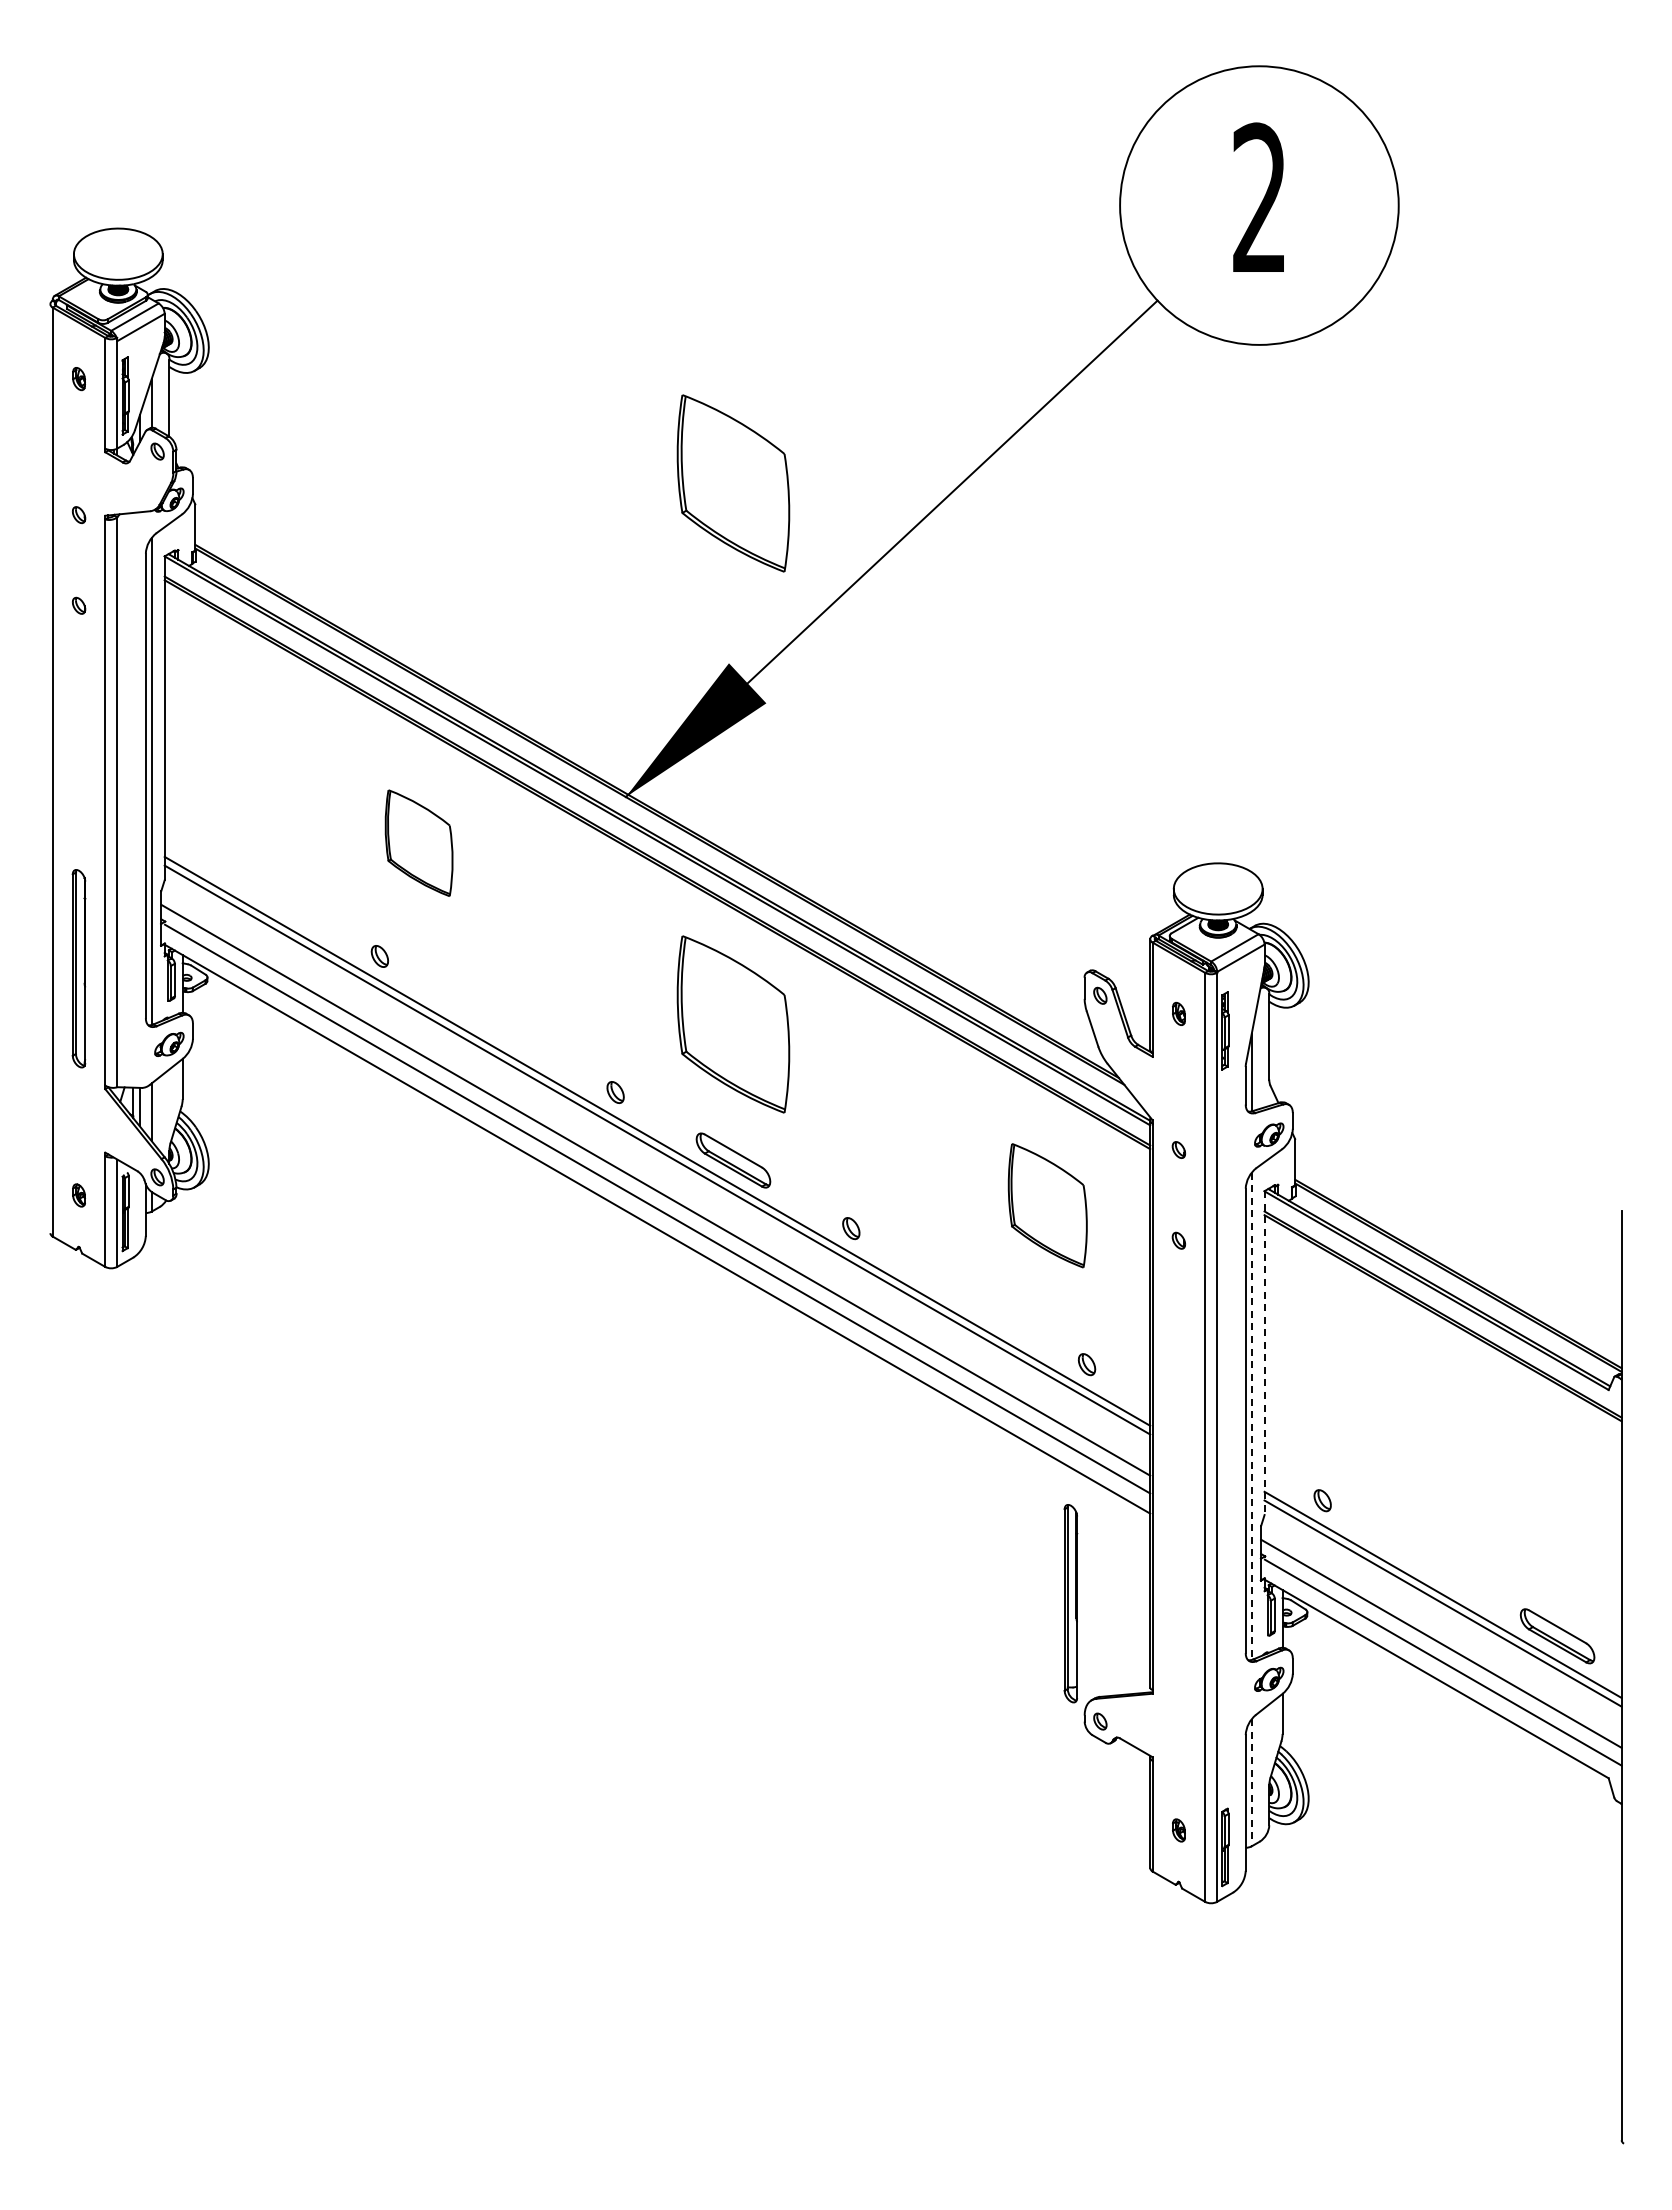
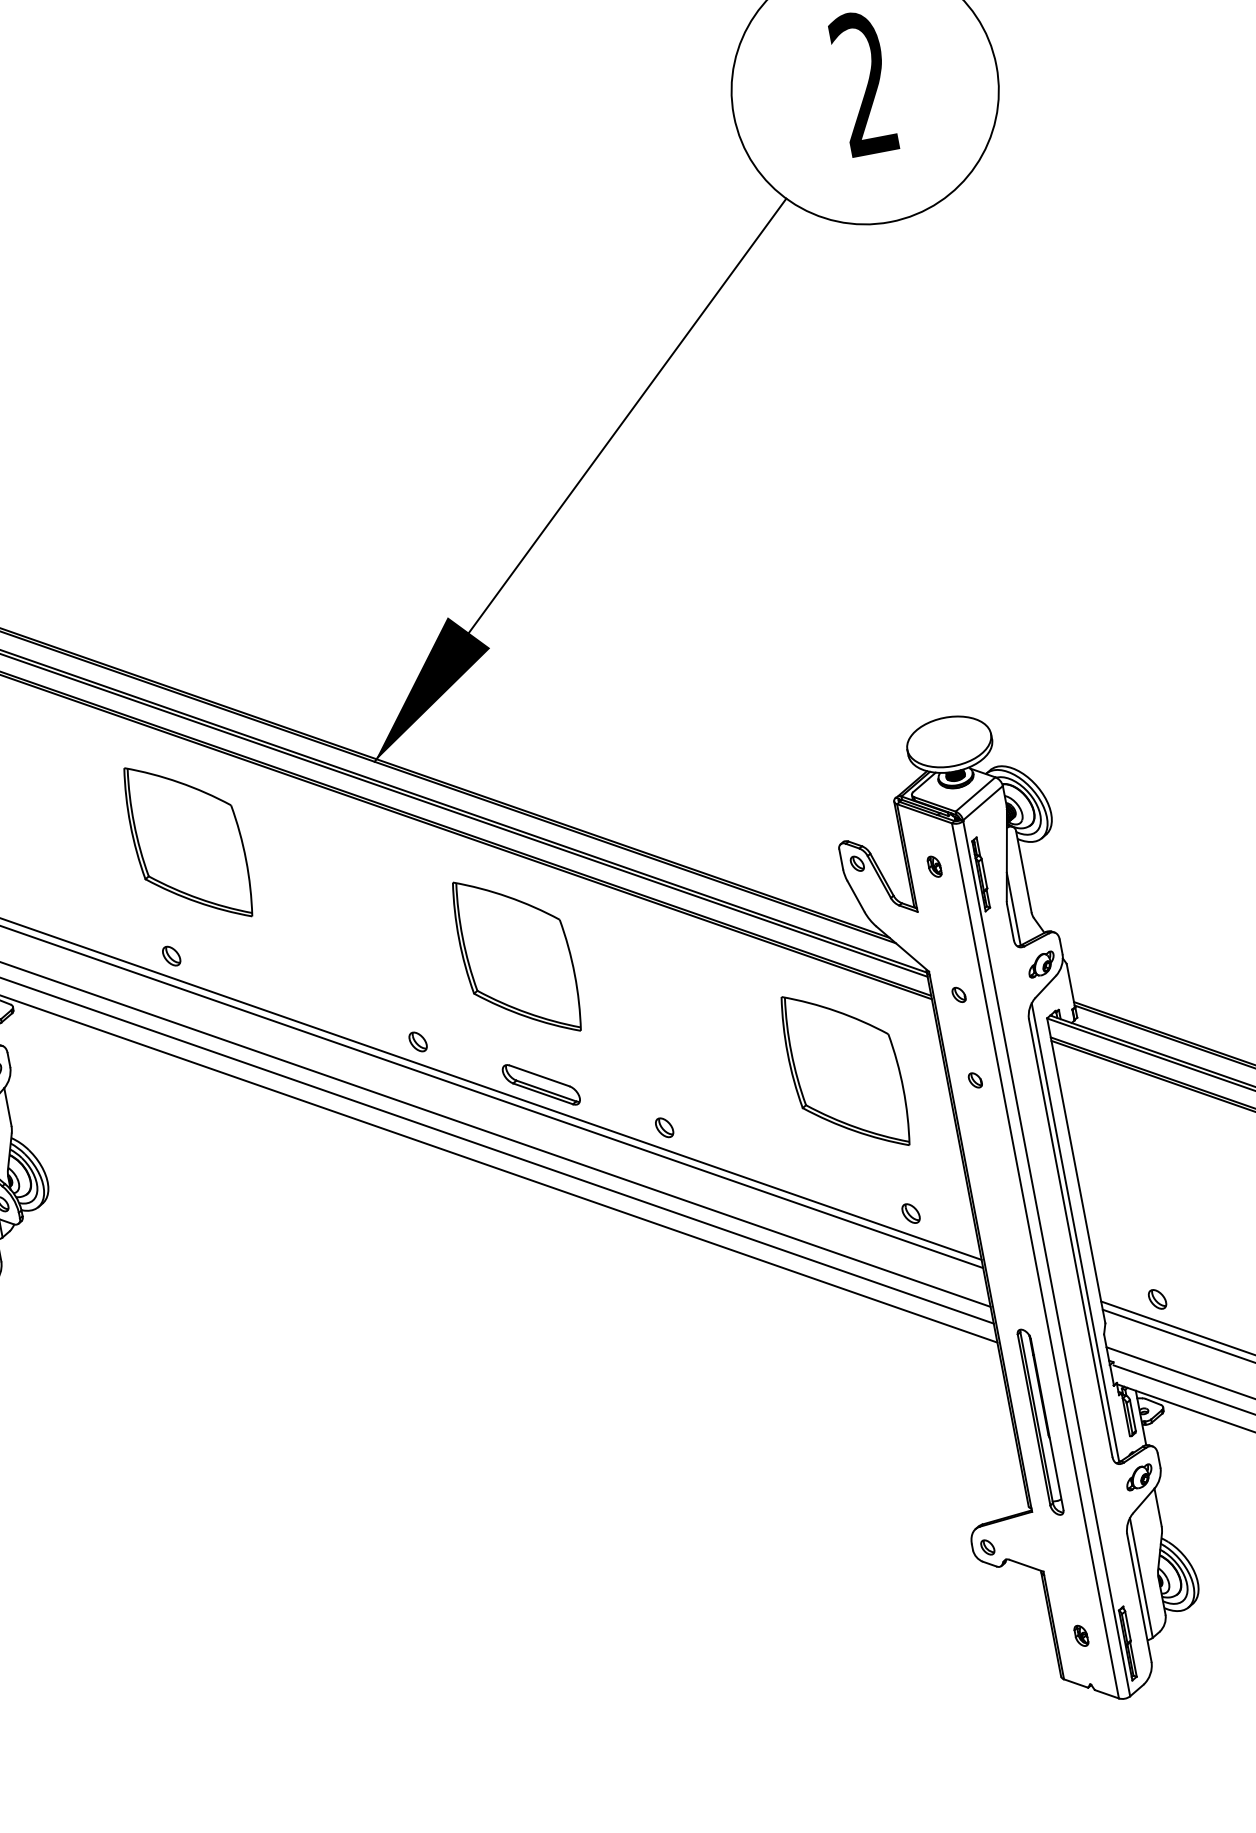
part: (733, 483) -> (419, 447), removed
part: (418, 843) -> (187, 842), size x1.67
part: (1047, 1205) -> (845, 1070), size x1.43
line: (1264, 1353) -> (1076, 1171), dashed -> solid
line: (1251, 1416) -> (1075, 1232), dashed -> solid
part: (1070, 1603) -> (1040, 1422), moved
line: (1251, 1782) -> (1141, 1577), dashed -> solid

